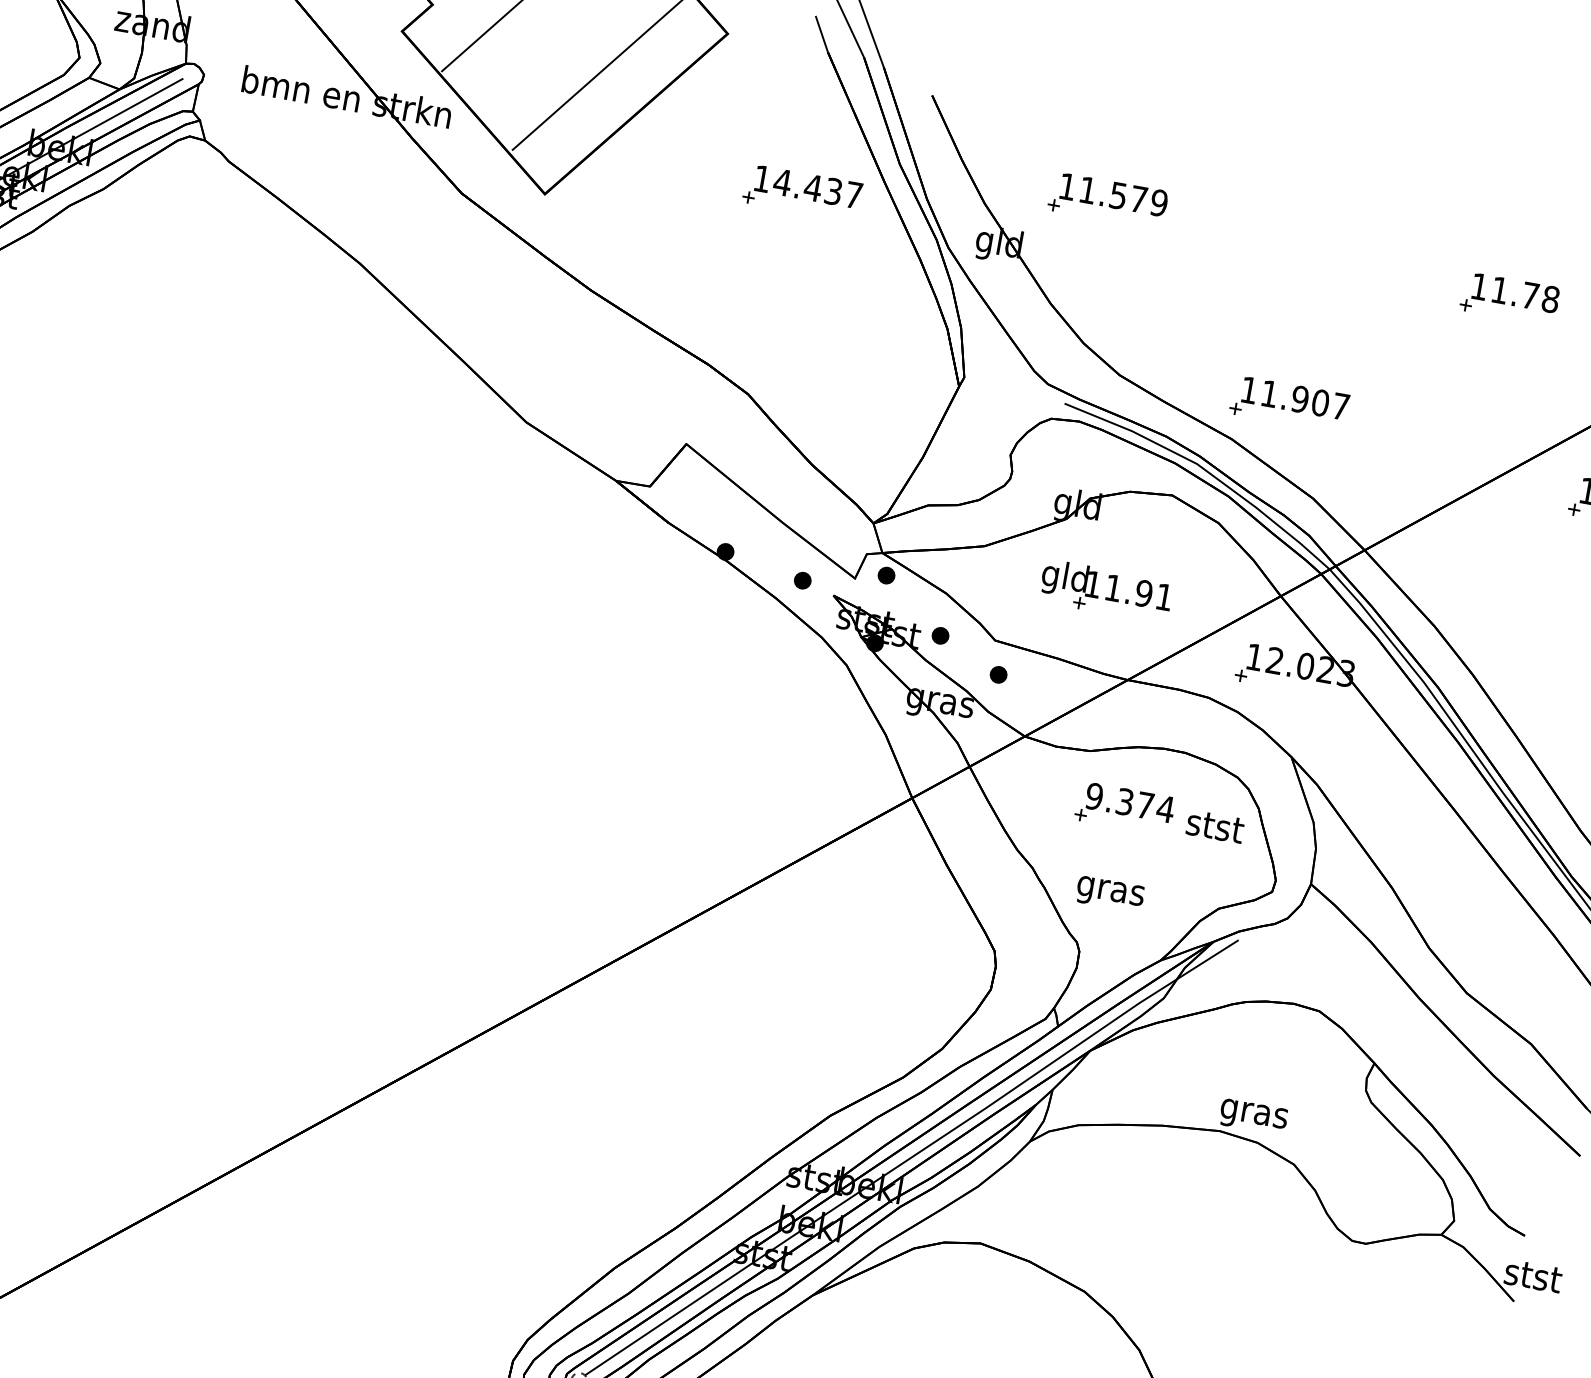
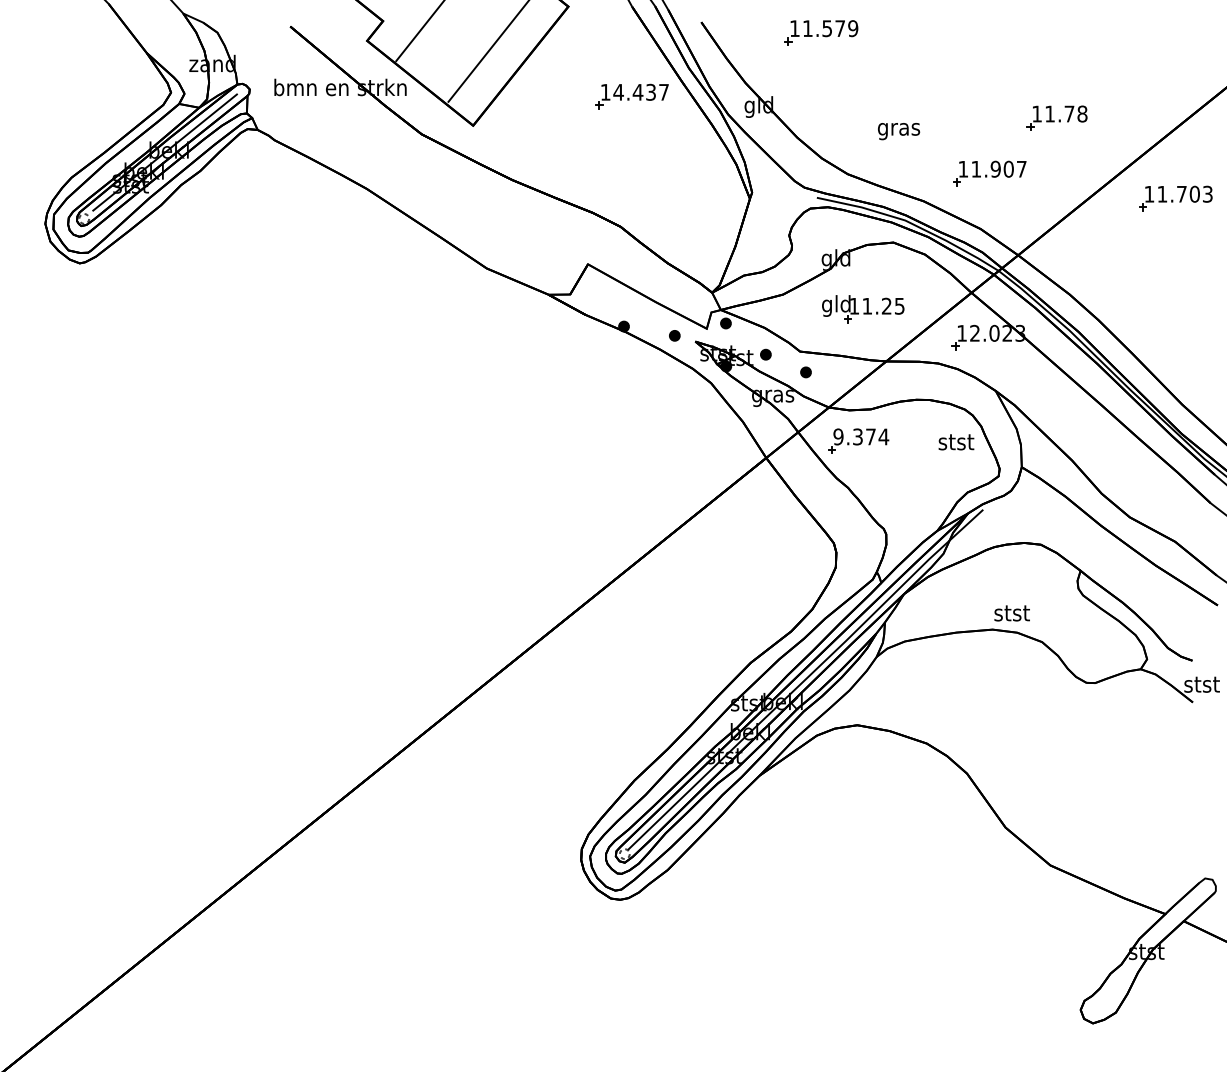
part: (1108, 200) -> (821, 32), moved
part: (1509, 297) -> (1056, 117), moved
part: (1289, 404) -> (989, 173), moved
text: (1152, 595) -> (892, 306), 11.91 -> 11.25
part: (1124, 807) -> (858, 440), moved
text: (1111, 894) -> (899, 131), moved
text: (1253, 1114) -> (1011, 615), gras -> stst

